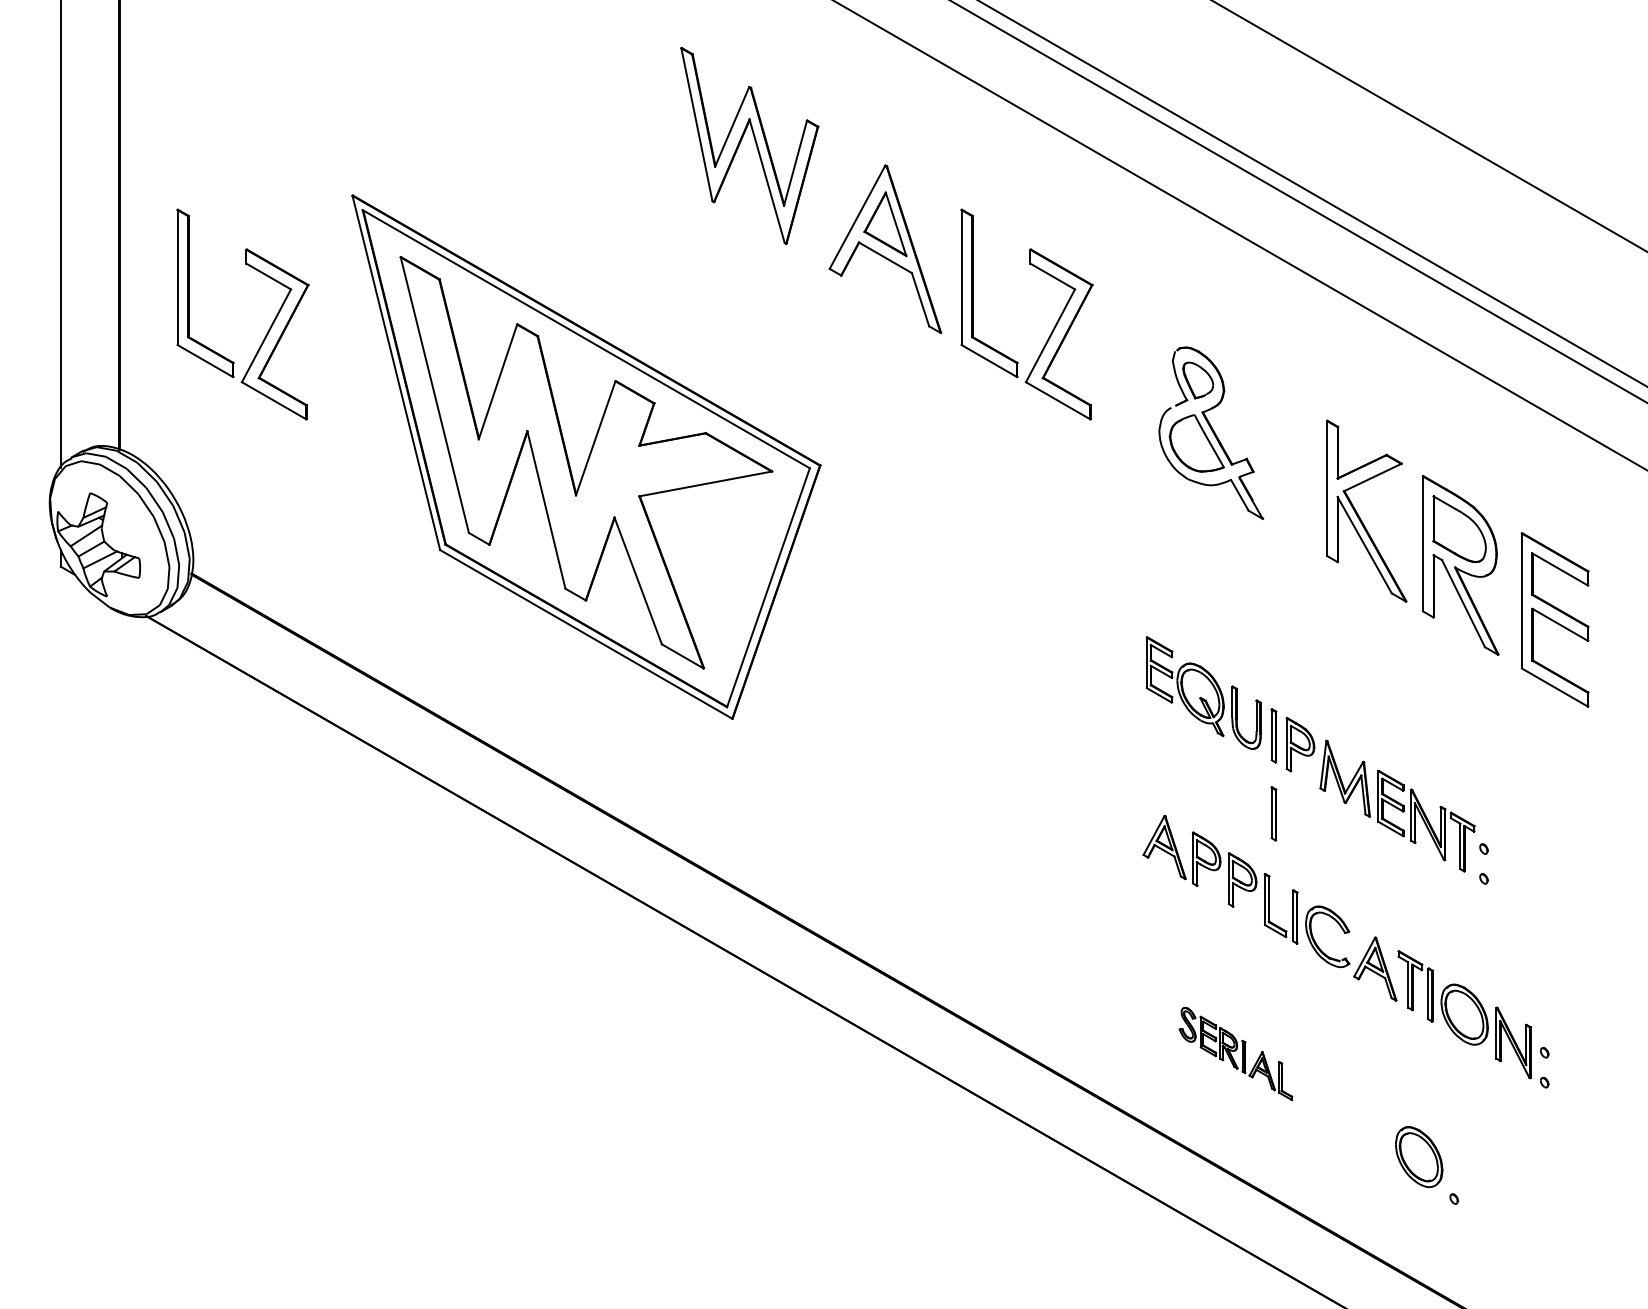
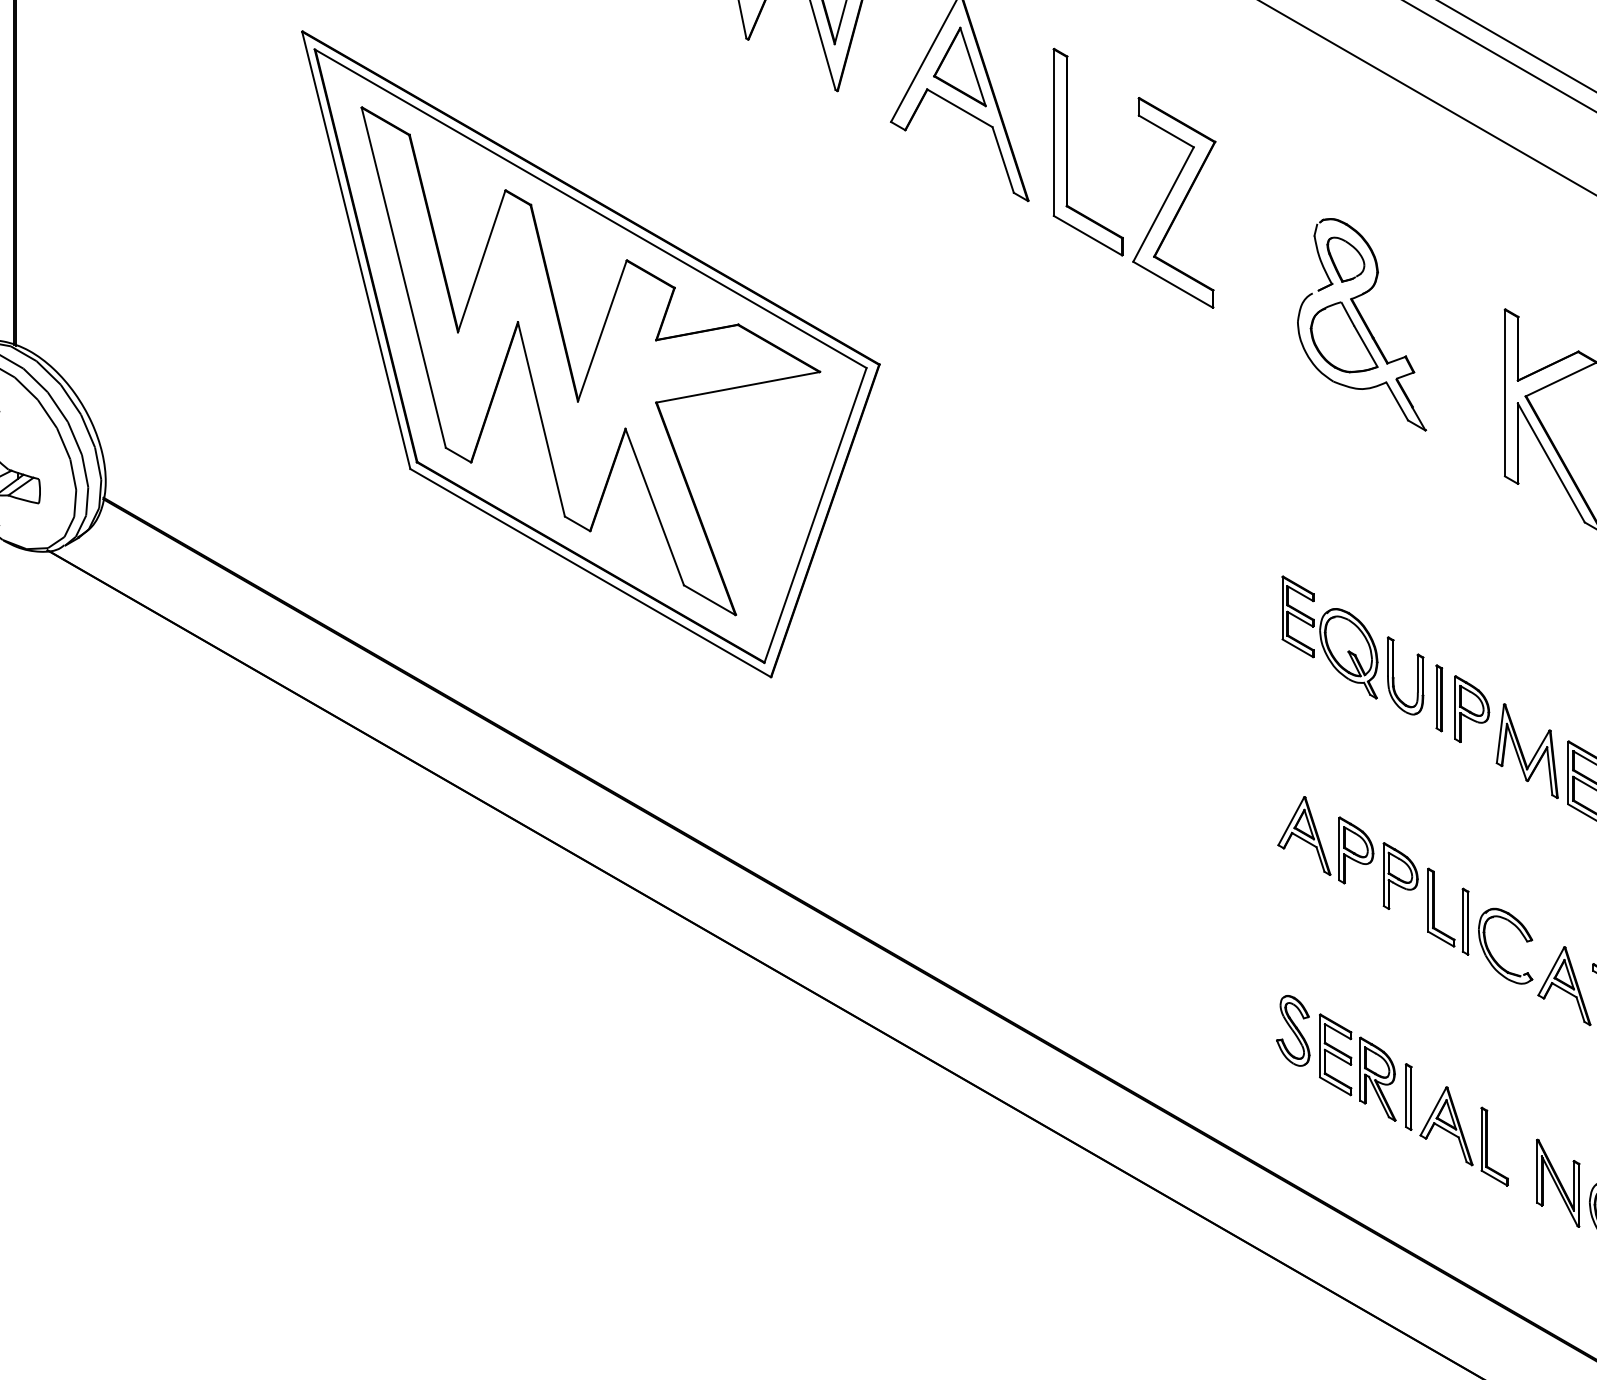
part: (269, 327) -> (199, 194), removed
part: (1273, 813) -> (1438, 794), removed
part: (1235, 1053) -> (1391, 1090), size x1.67
part: (1370, 1128) -> (1558, 1182), added

